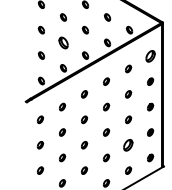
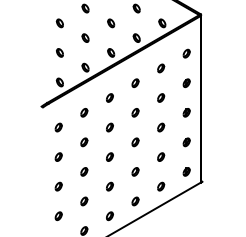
part: (63, 42) -> (85, 37), size x0.62
part: (150, 56) -> (186, 53), size x0.62
part: (128, 144) -> (161, 156), size x0.62

